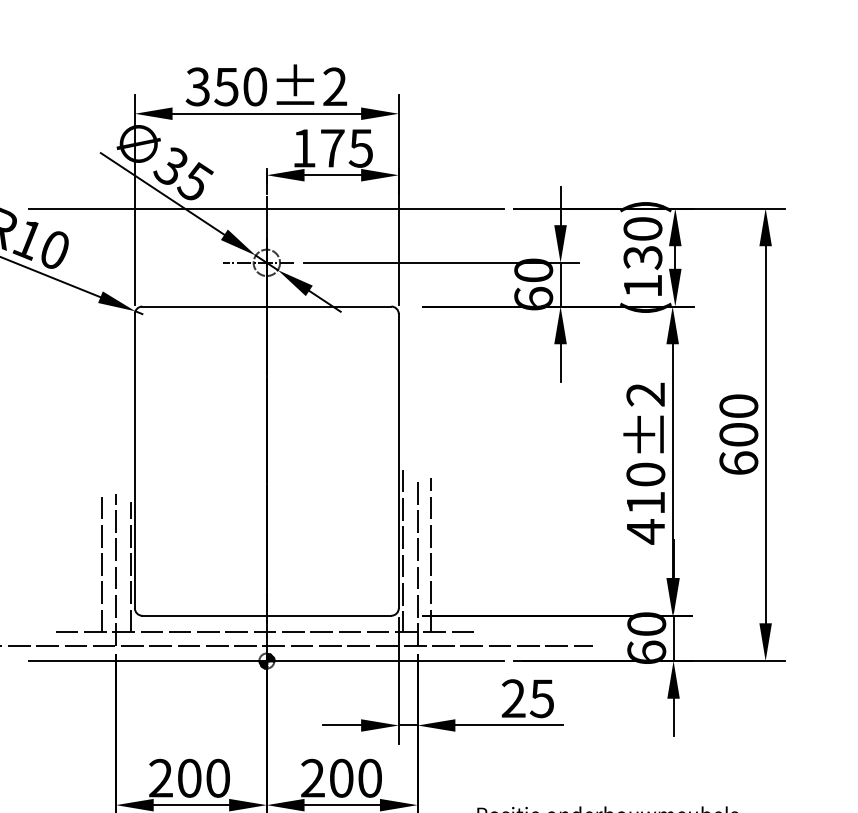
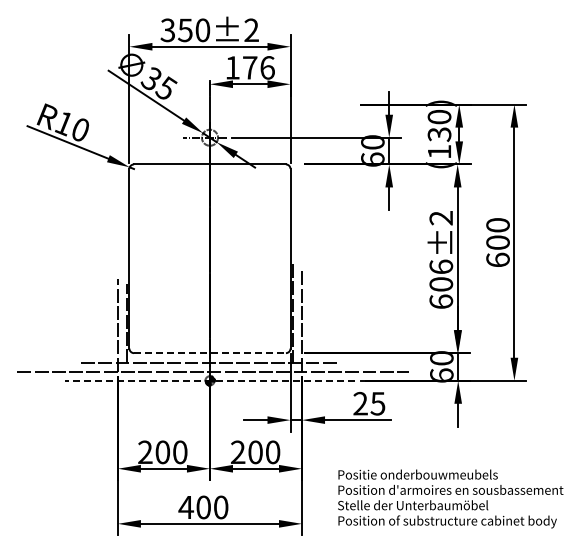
text: (361, 147) -> (267, 67), 175 -> 176
line: (266, 208) -> (209, 104), removed
text: (646, 503) -> (441, 284), 410±2 -> 606±2
line: (431, 555) -> (310, 316), removed
line: (102, 562) -> (109, 320), removed
line: (266, 616) -> (209, 353), solid -> dashed
line: (266, 660) -> (209, 380), solid -> dashed

